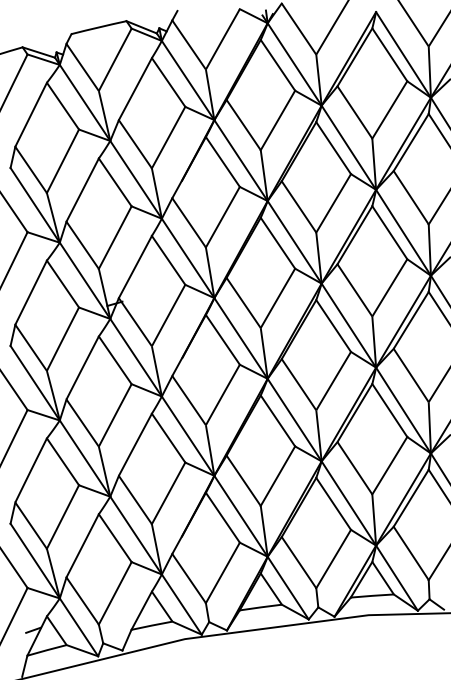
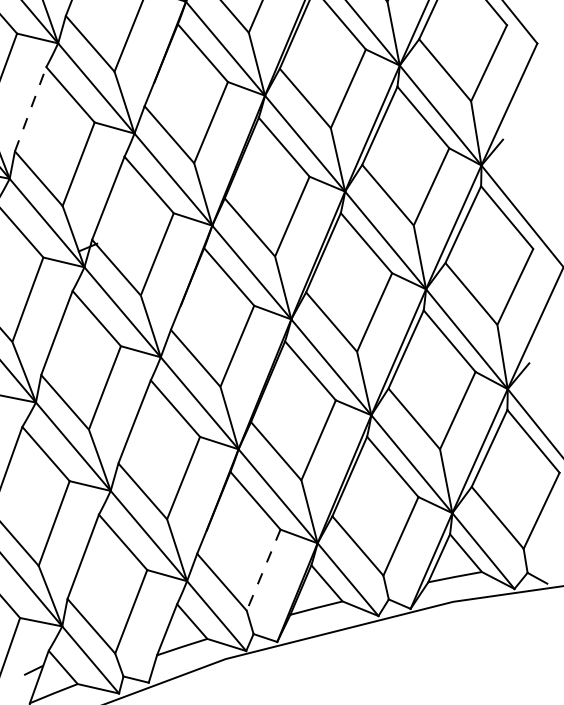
line: (82, 189) -> (30, 108), solid -> dashed
line: (222, 572) -> (263, 569), solid -> dashed

